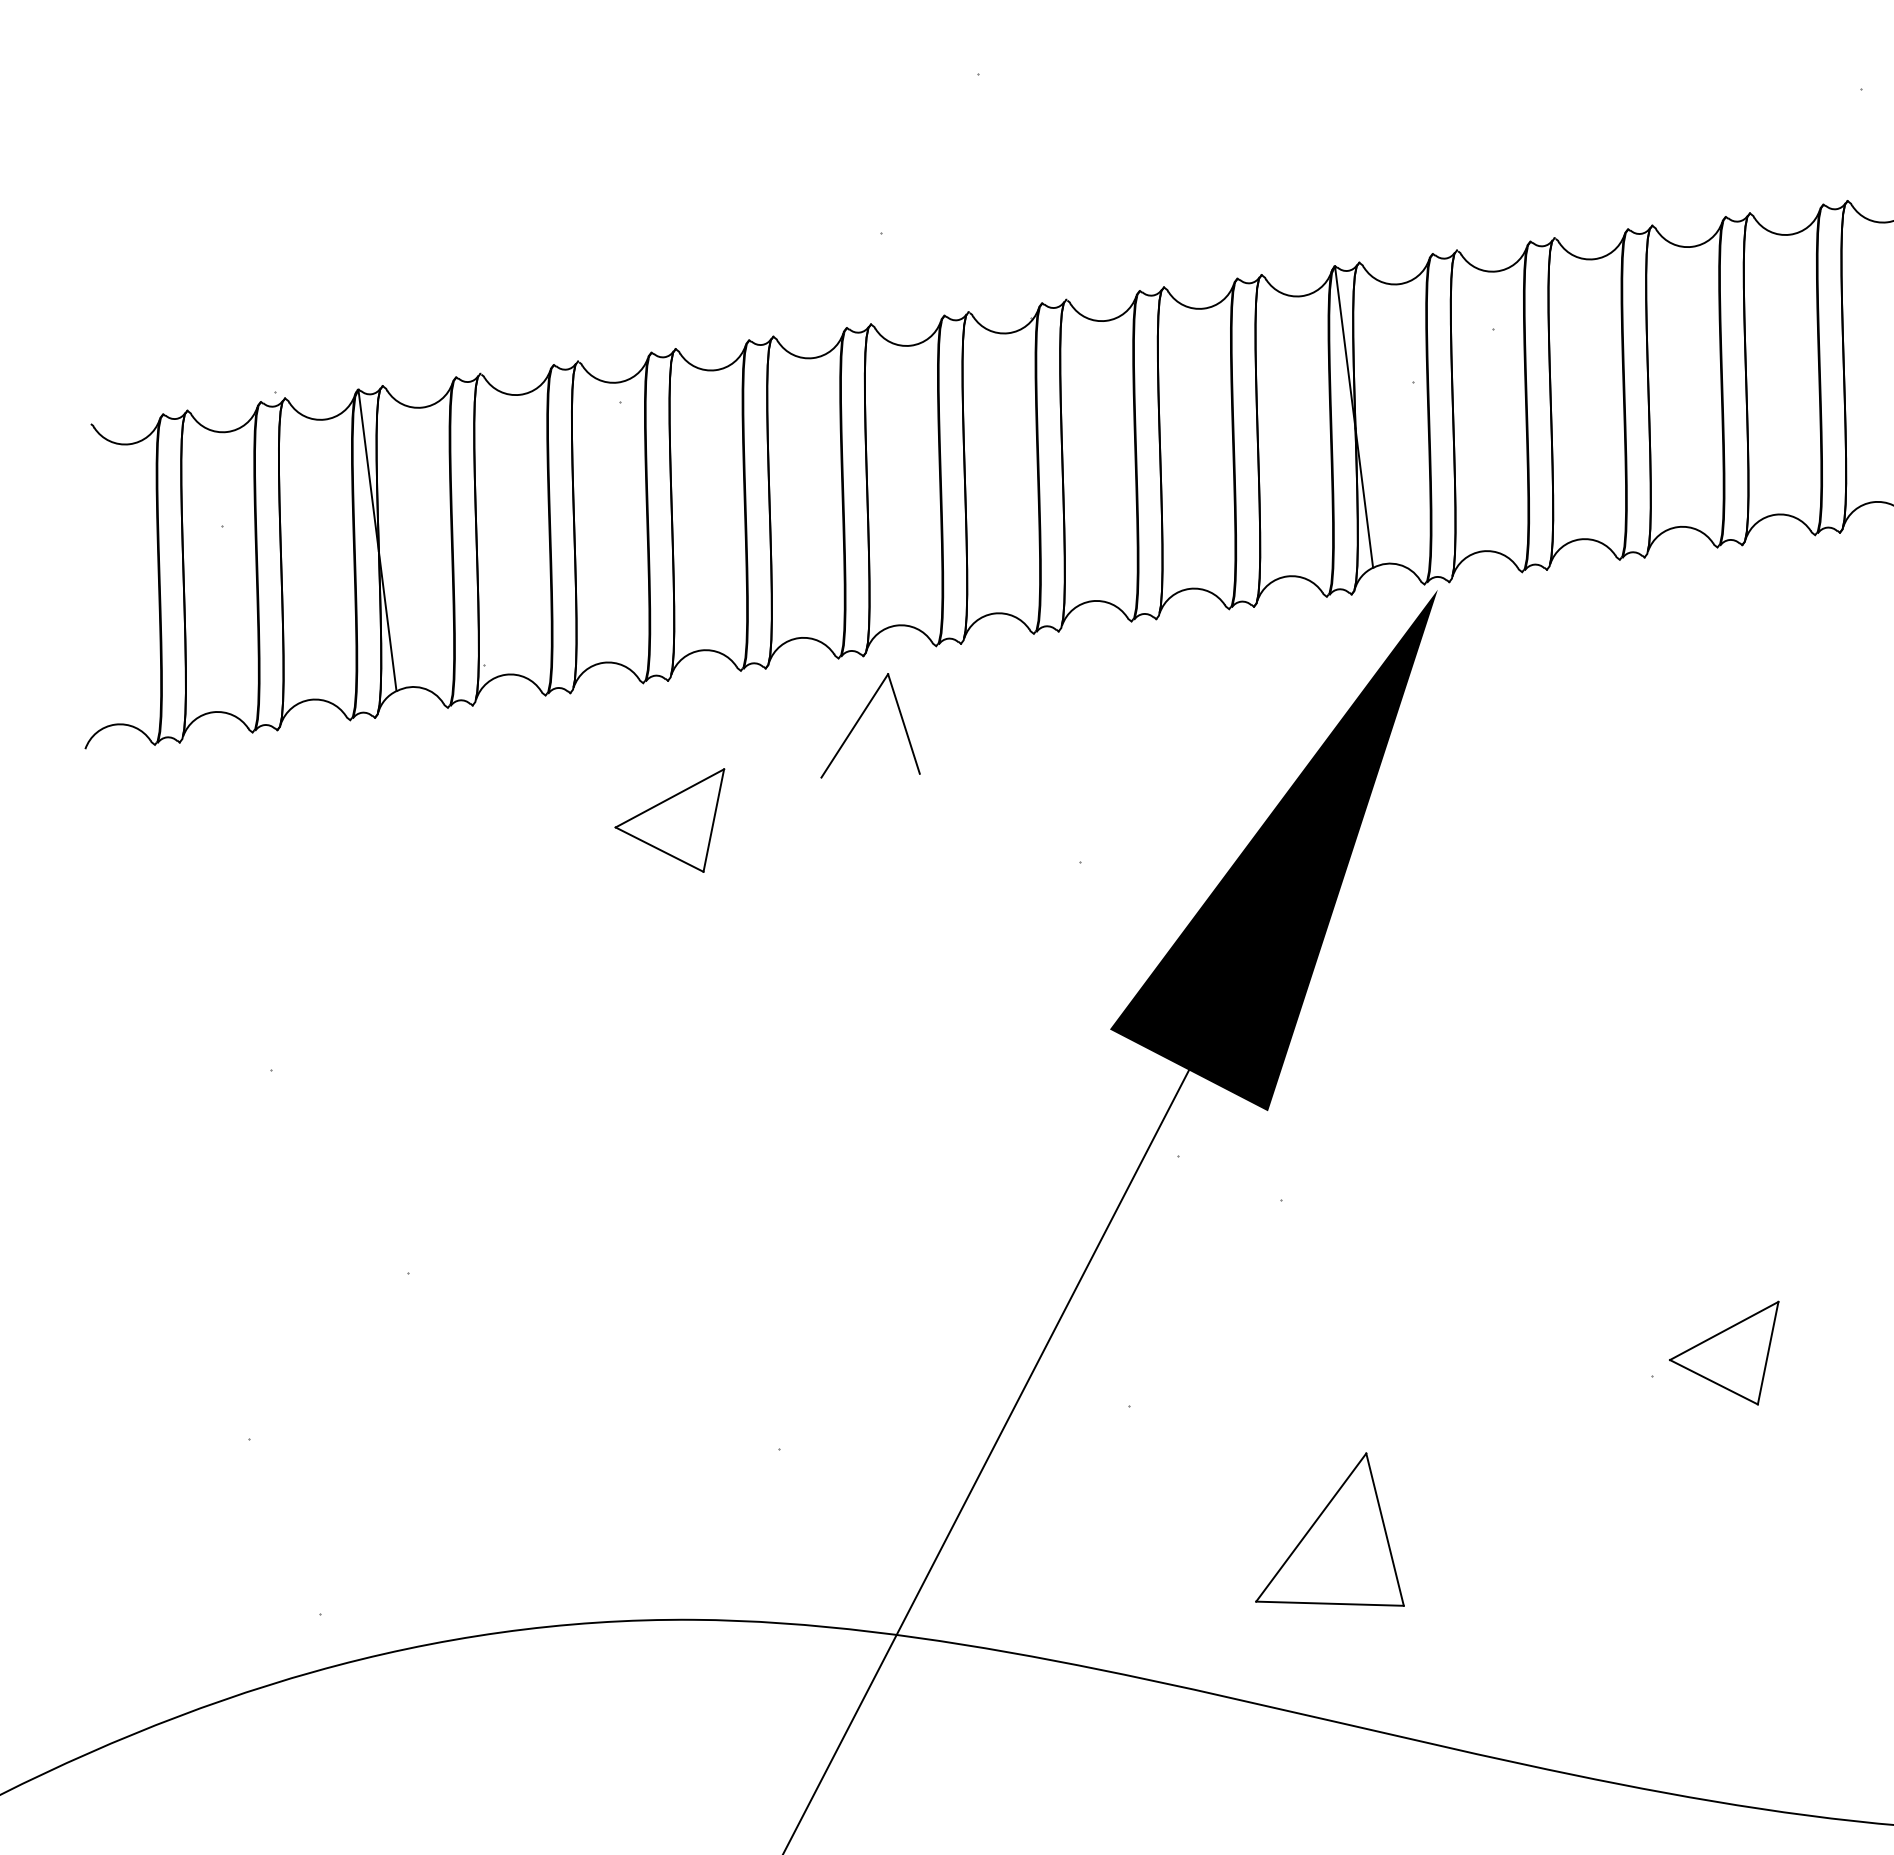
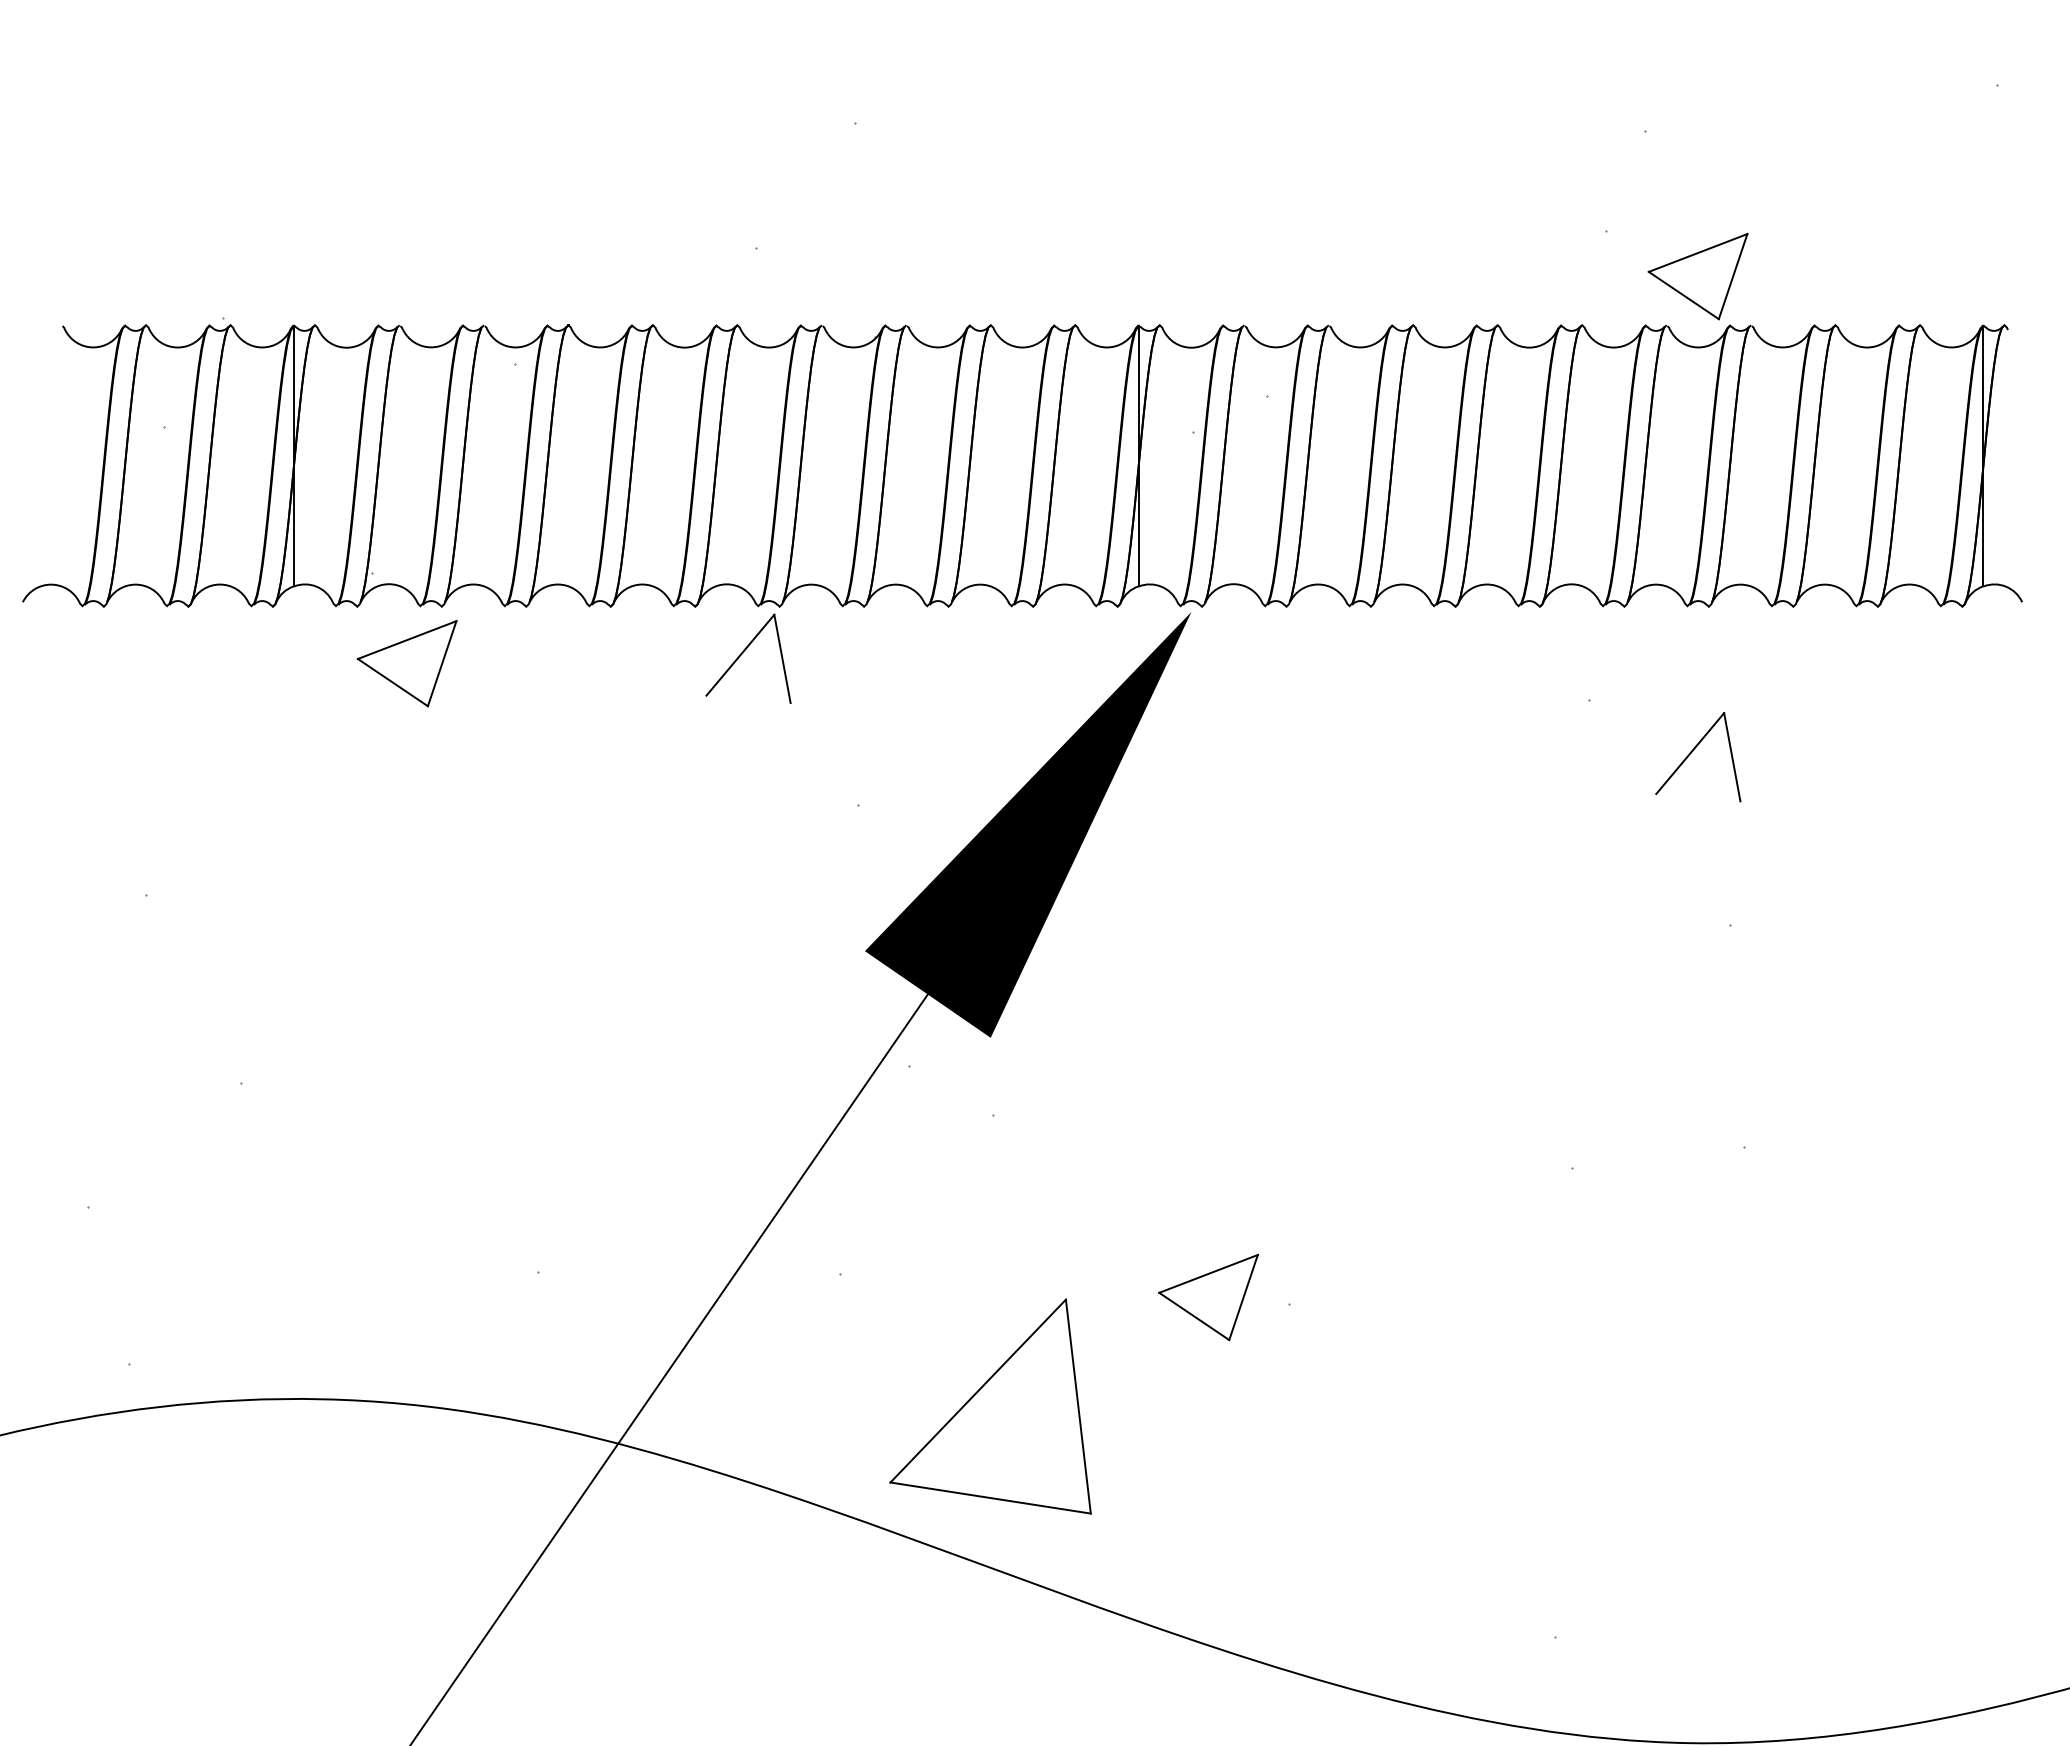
part: (858, 723) -> (743, 653), moved
part: (672, 825) -> (406, 663), moved
part: (1727, 1358) -> (1208, 1297), moved
part: (1321, 1537) -> (990, 1406), size x1.6

